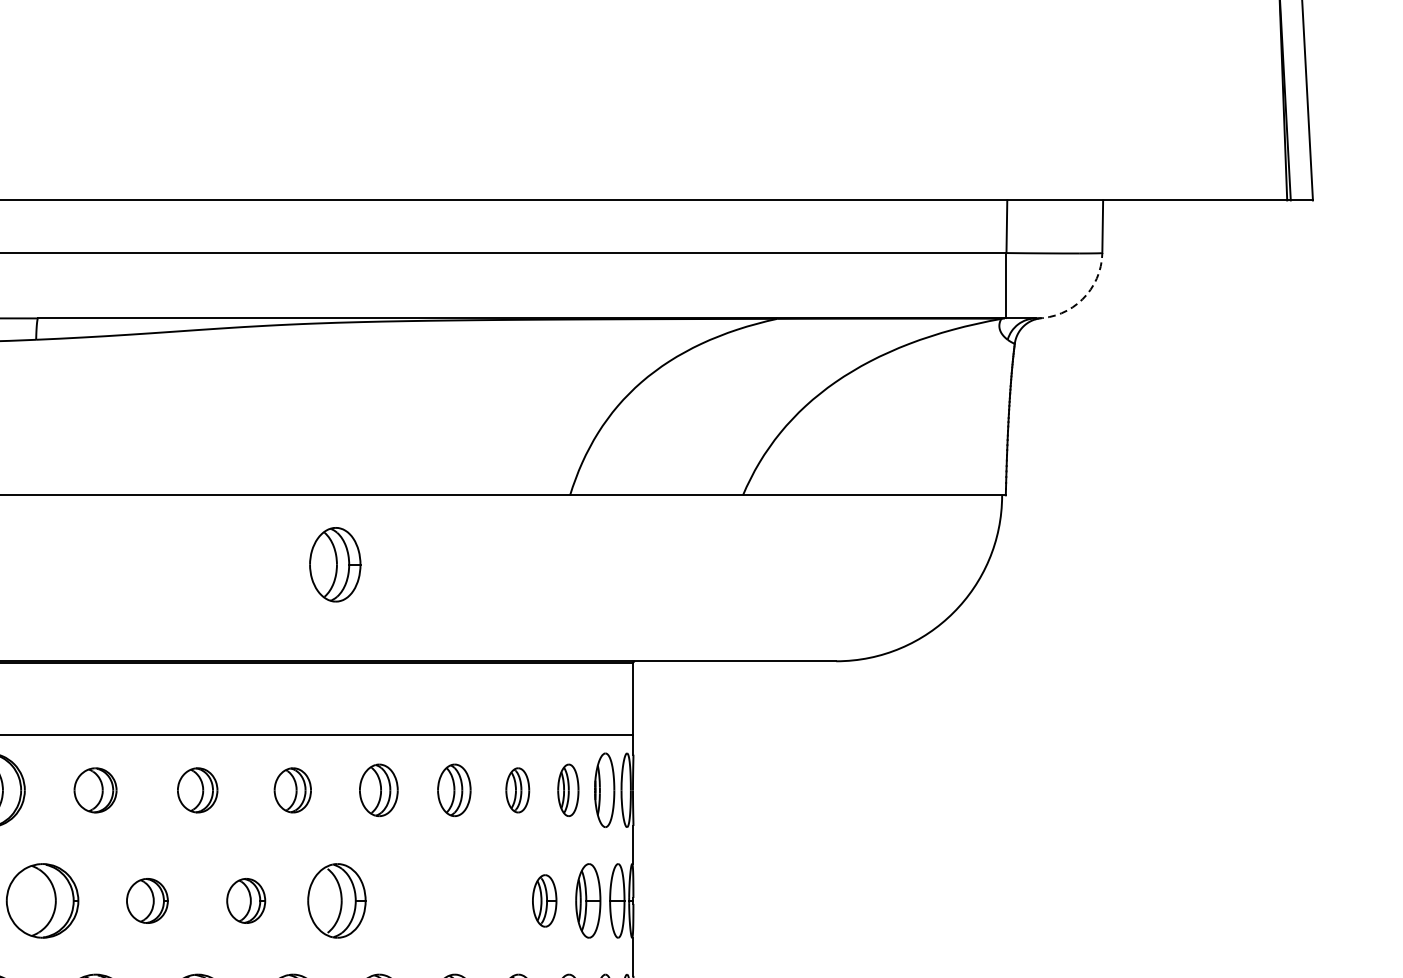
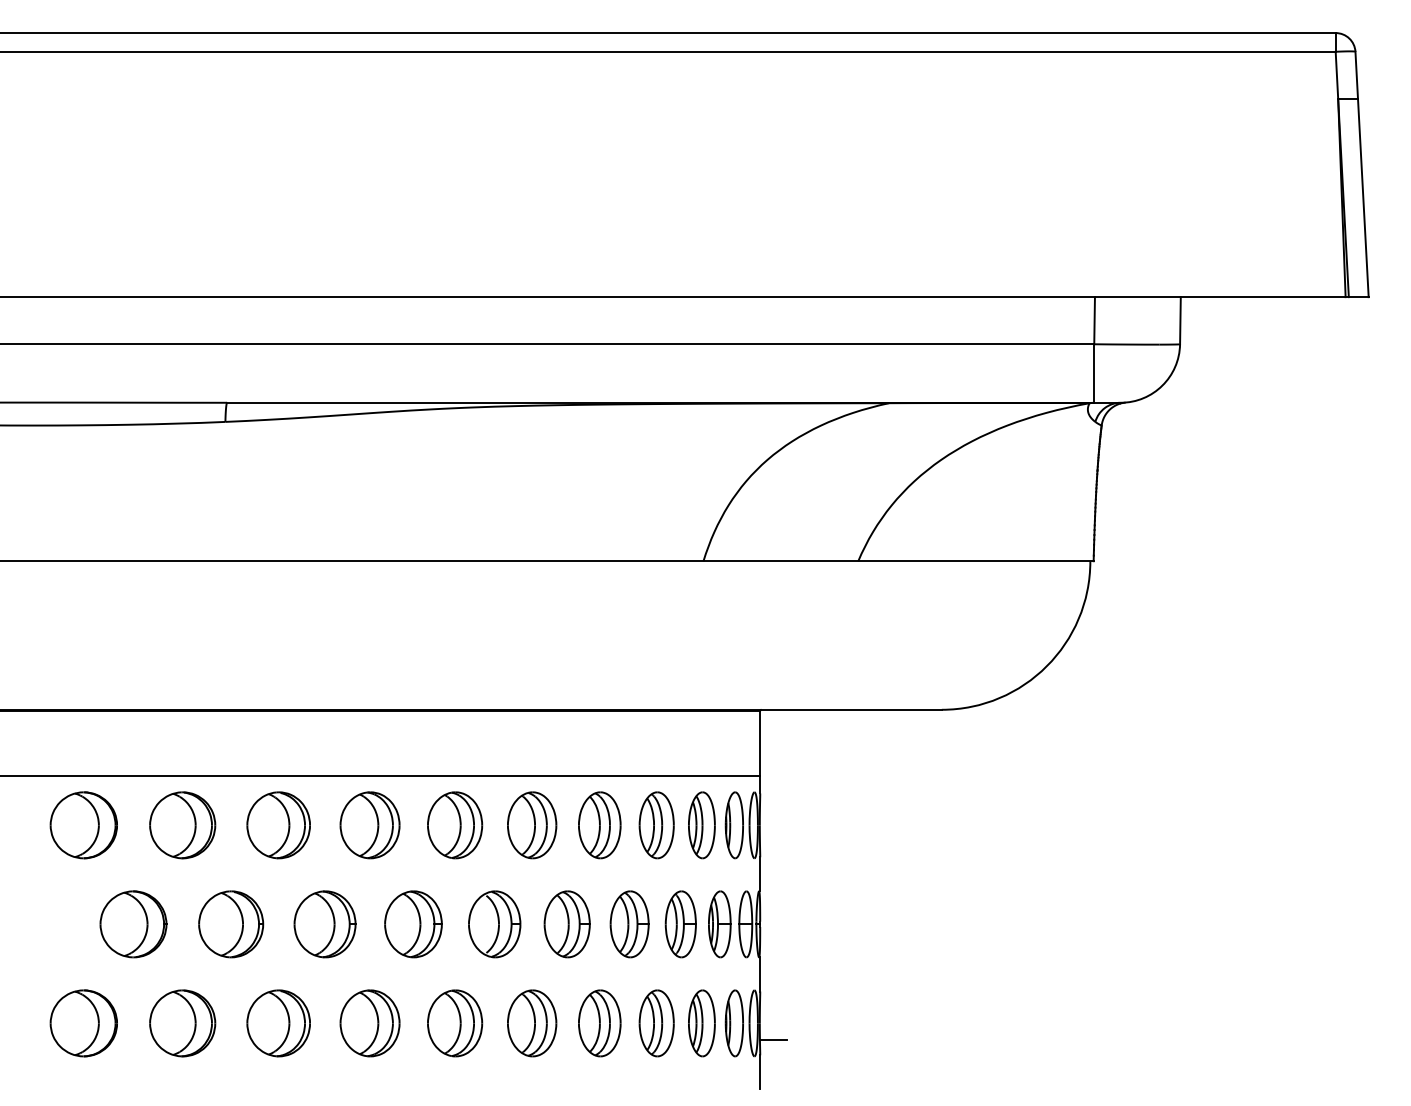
arc: (1082, 299) -> (1162, 385), dashed -> solid
part: (334, 564) -> (566, 924), moved
part: (95, 790) -> (278, 825), size x1.67
part: (197, 790) -> (369, 825), size x1.67
part: (293, 790) -> (455, 825), size x1.67
part: (379, 790) -> (532, 825), size x1.43
part: (453, 790) -> (599, 825), size x1.43
part: (517, 790) -> (656, 825), size x1.67
part: (567, 790) -> (701, 825), size x1.43
part: (146, 901) -> (324, 924), size x1.67
part: (246, 901) -> (413, 924), size x1.67
part: (487, 901) -> (629, 924), added
part: (544, 901) -> (680, 924), size x1.43

